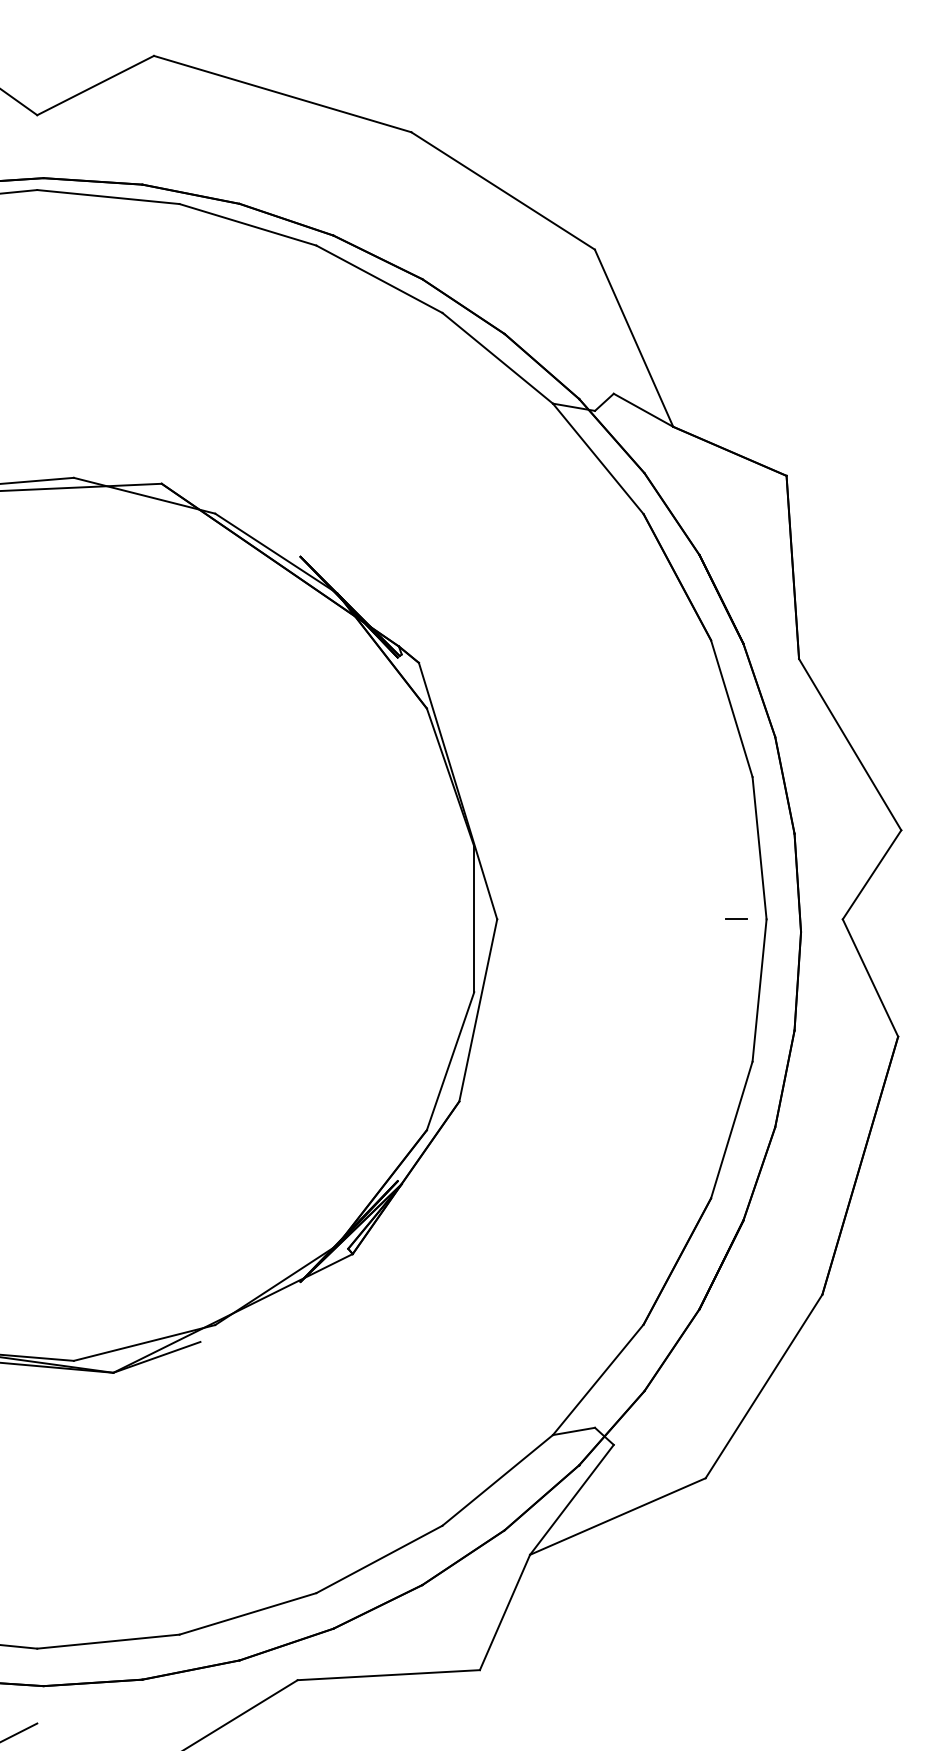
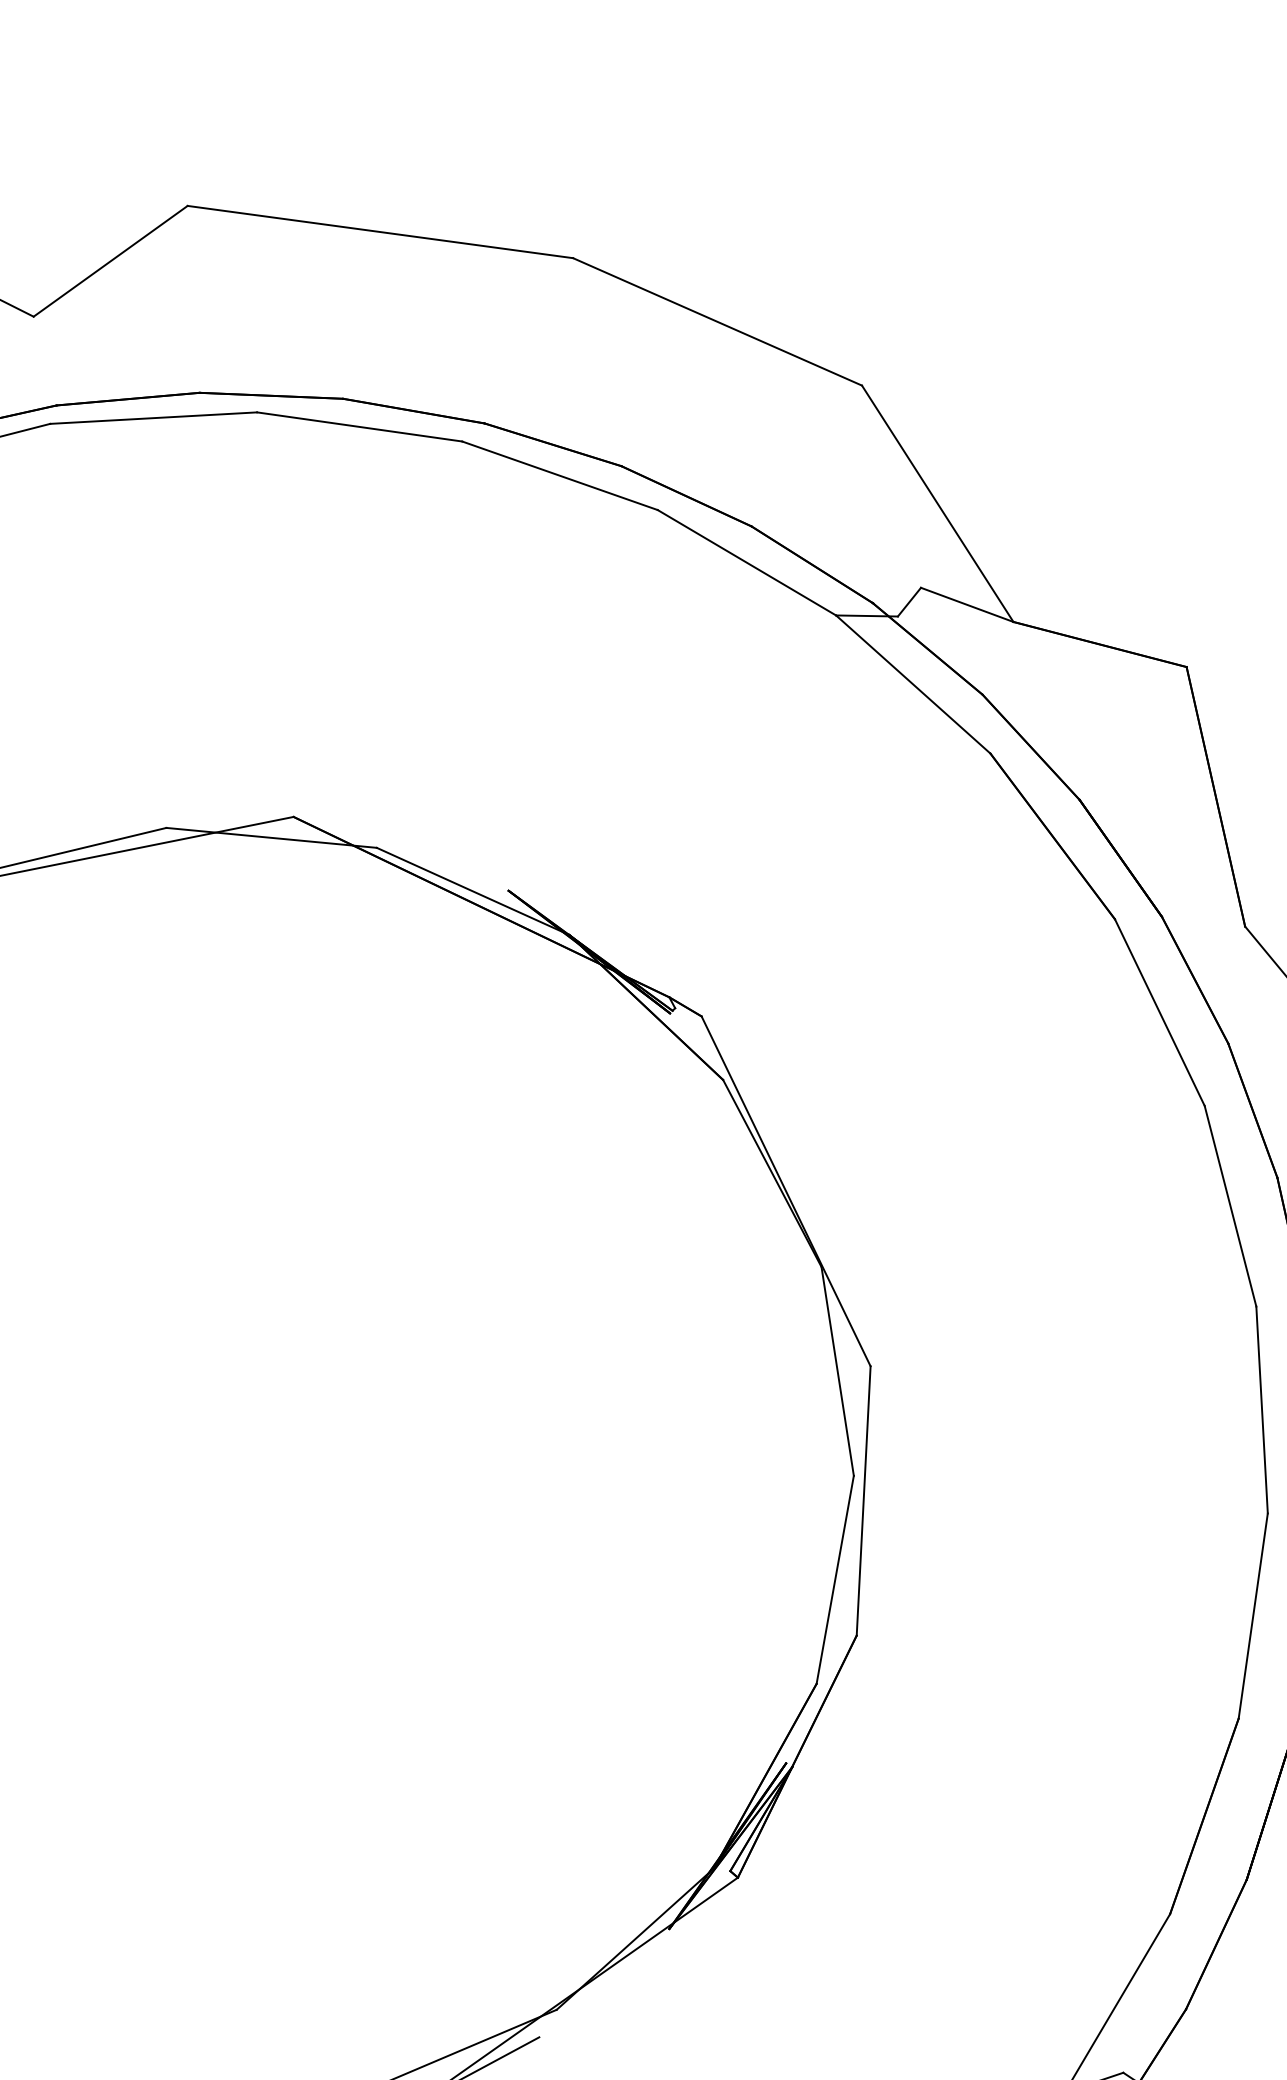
line: (736, 918) -> (1213, 1312), removed

